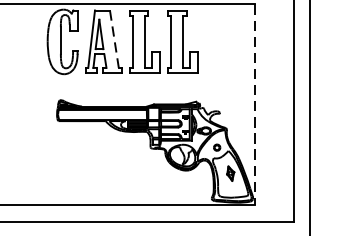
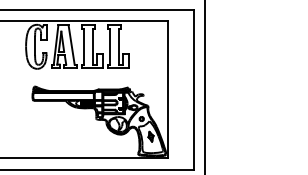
line: (114, 38) -> (71, 44), dashed -> solid
line: (254, 105) -> (167, 90), dashed -> solid

